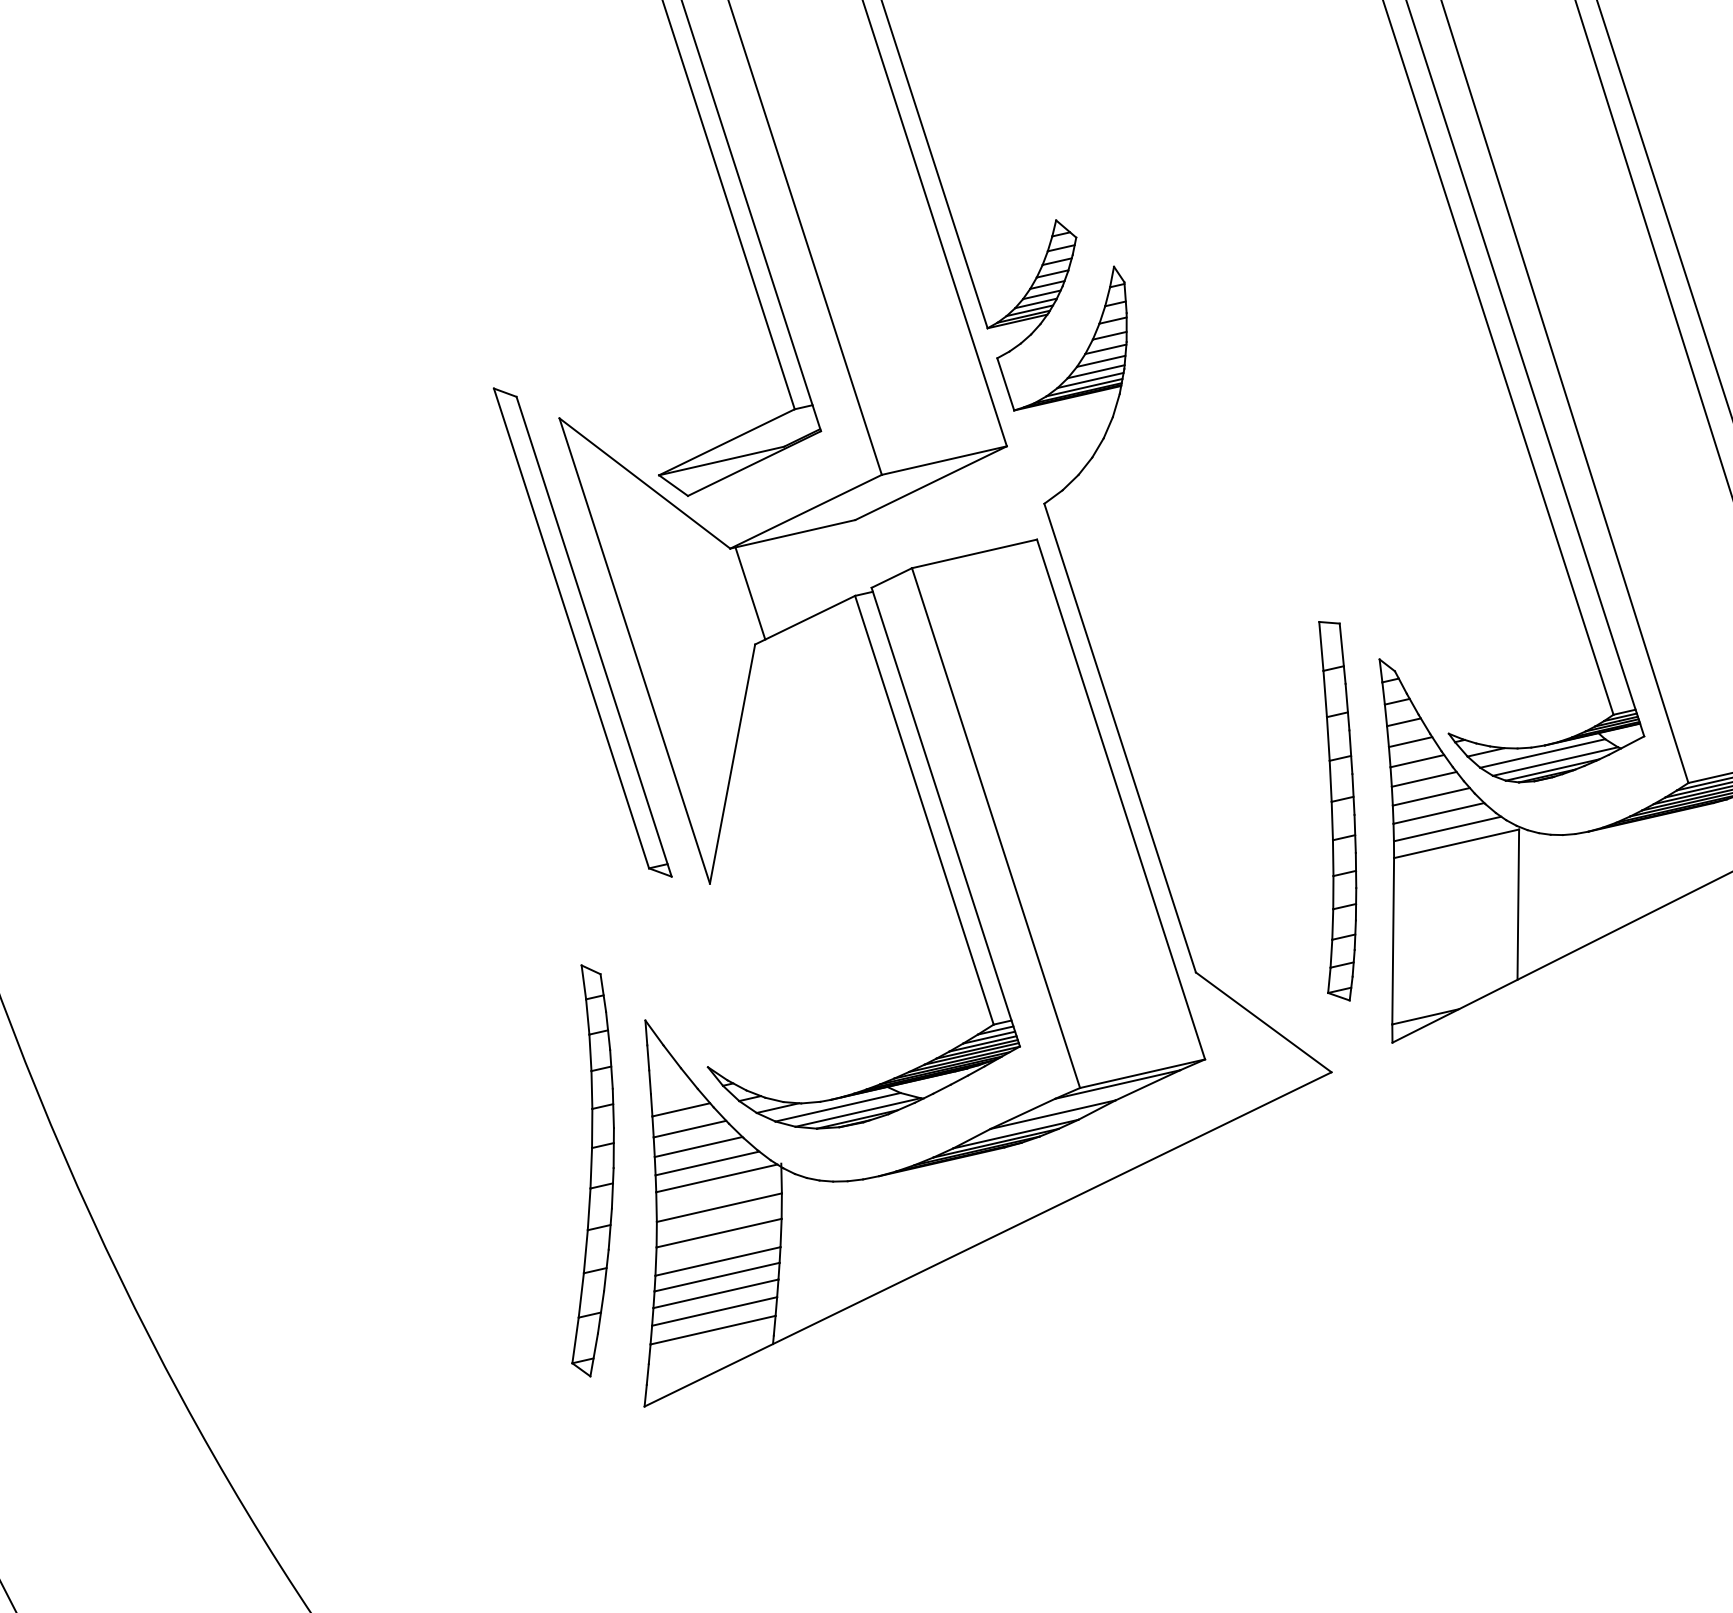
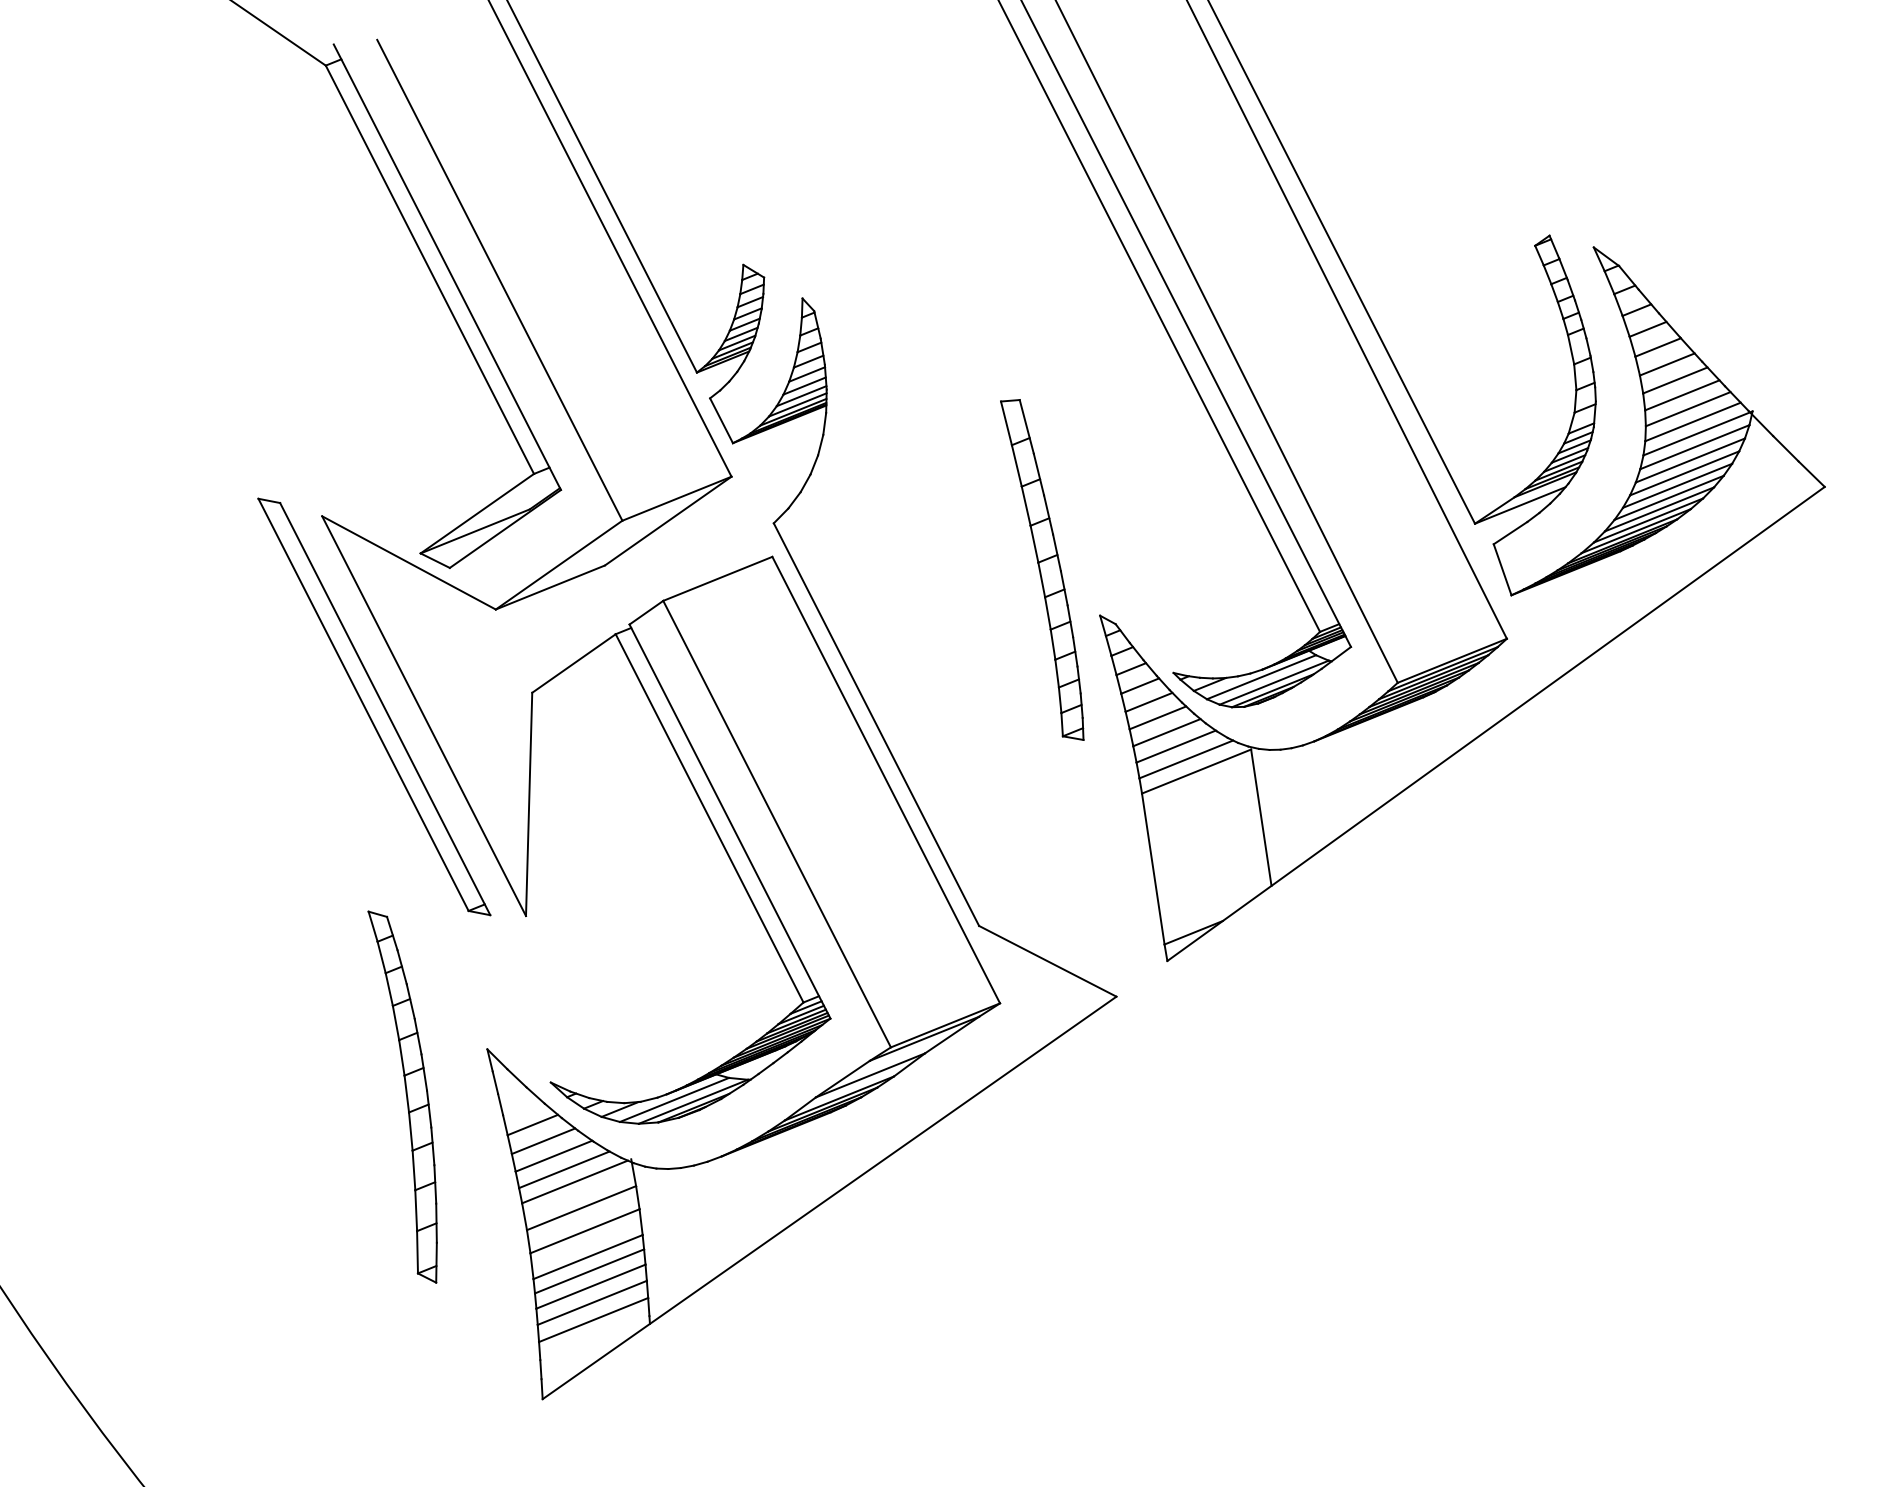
line: (750, 592) -> (520, 646), removed
part: (1334, 809) -> (1042, 569), moved
part: (586, 1170) -> (402, 1096), moved

